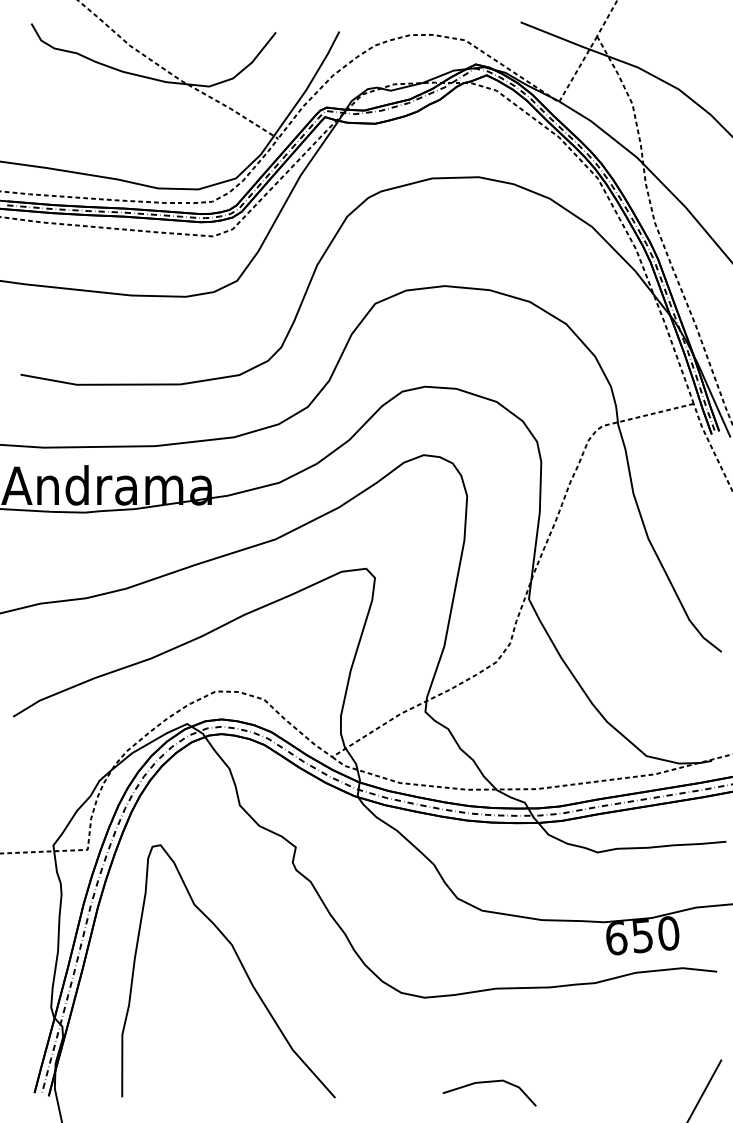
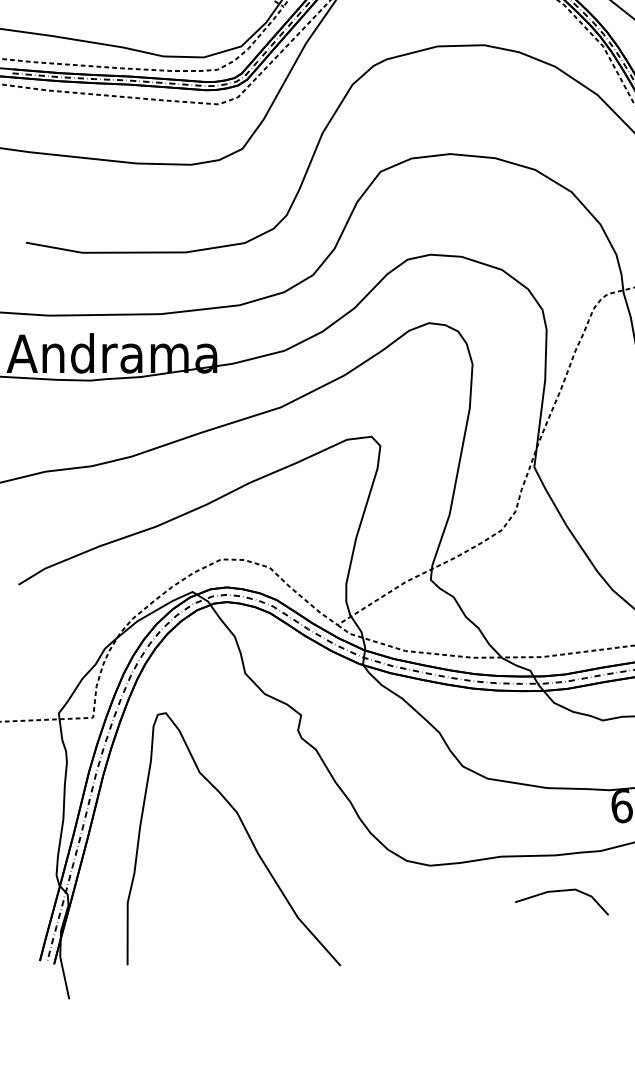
line: (489, 1082) -> (561, 891), moved

